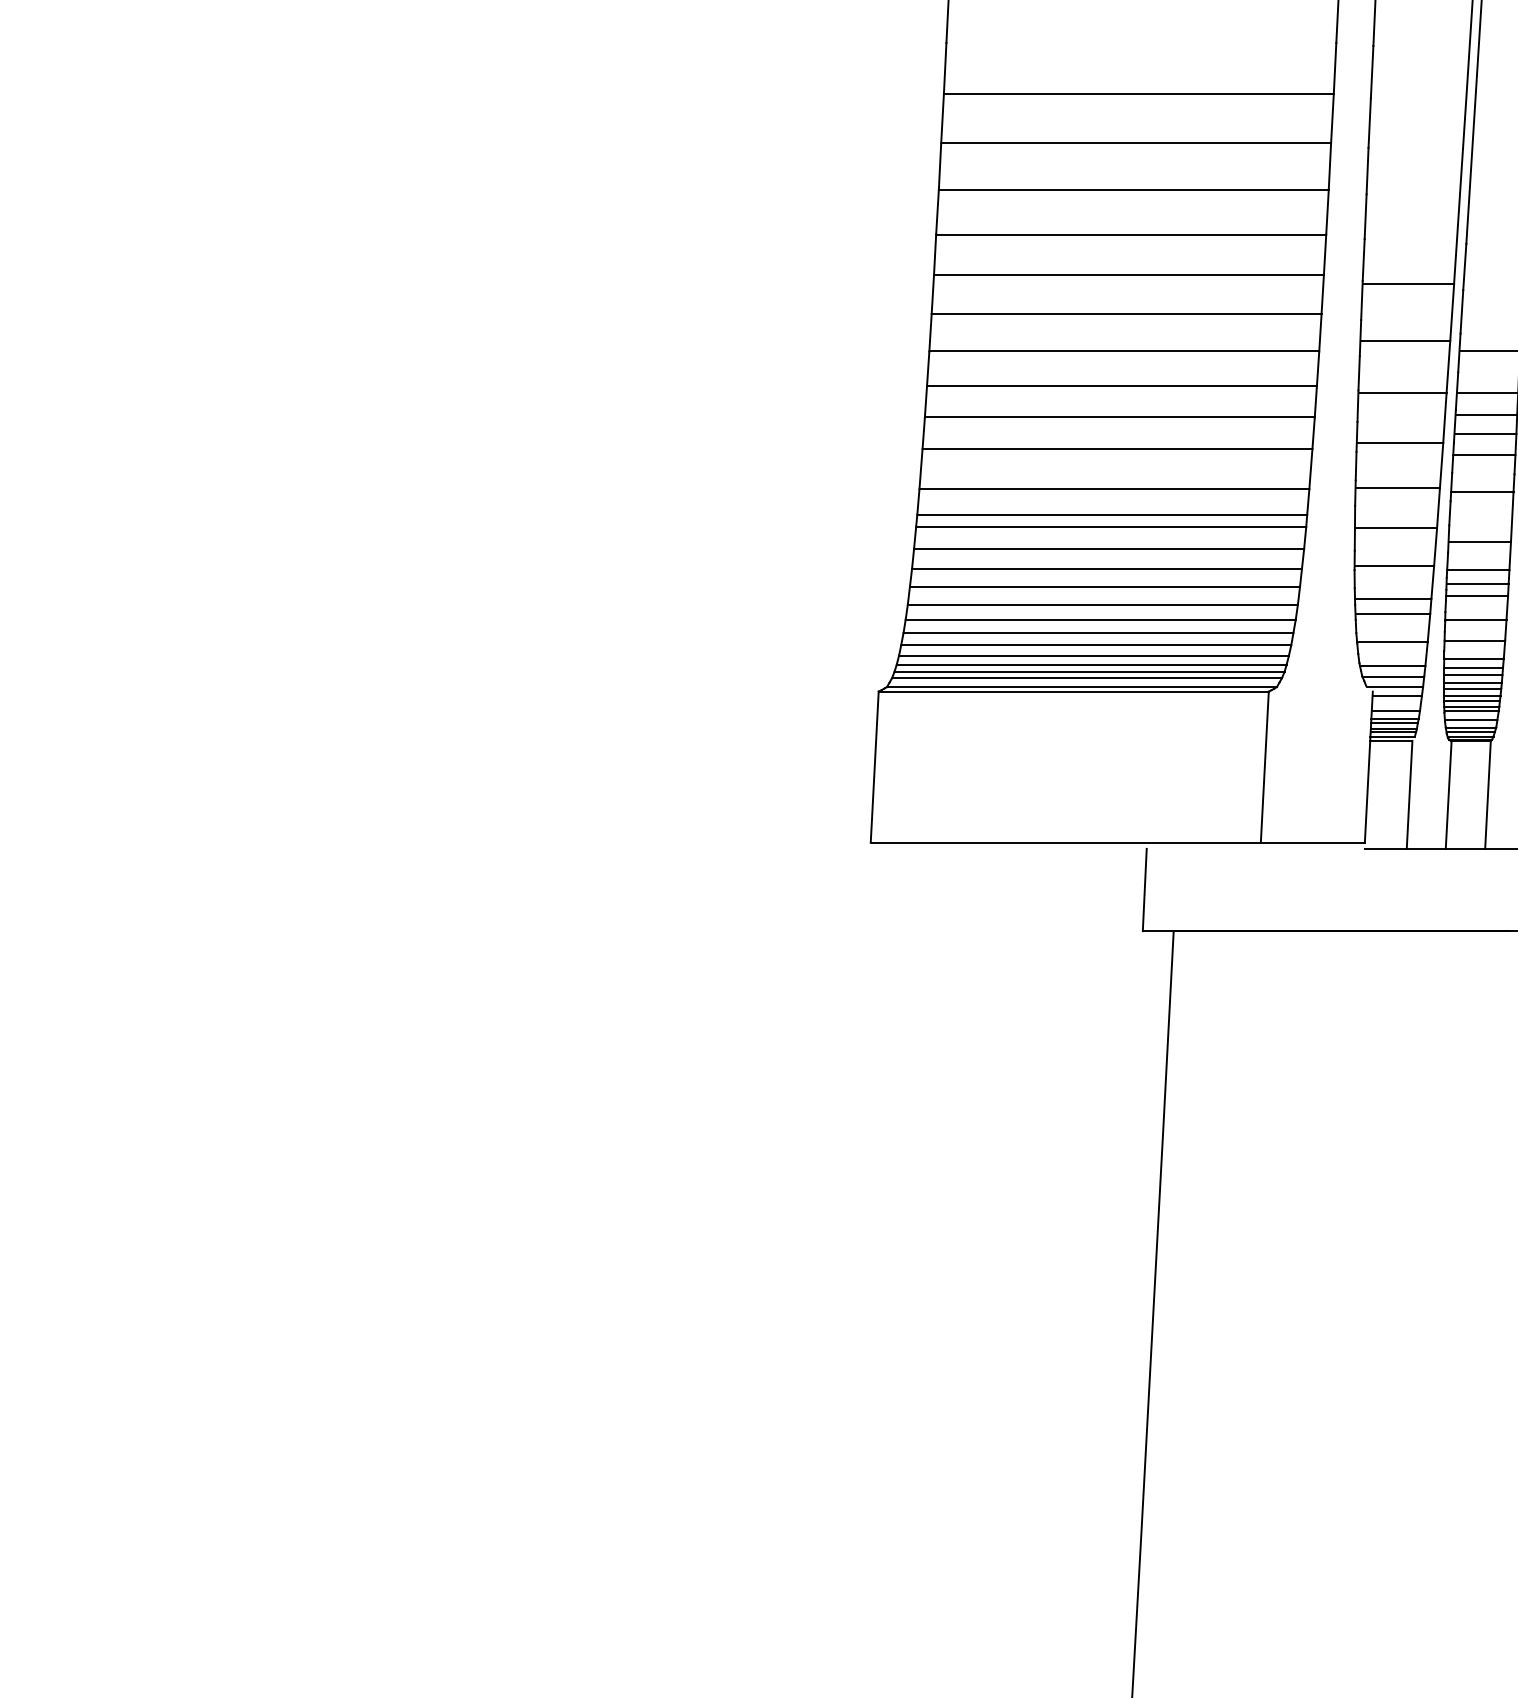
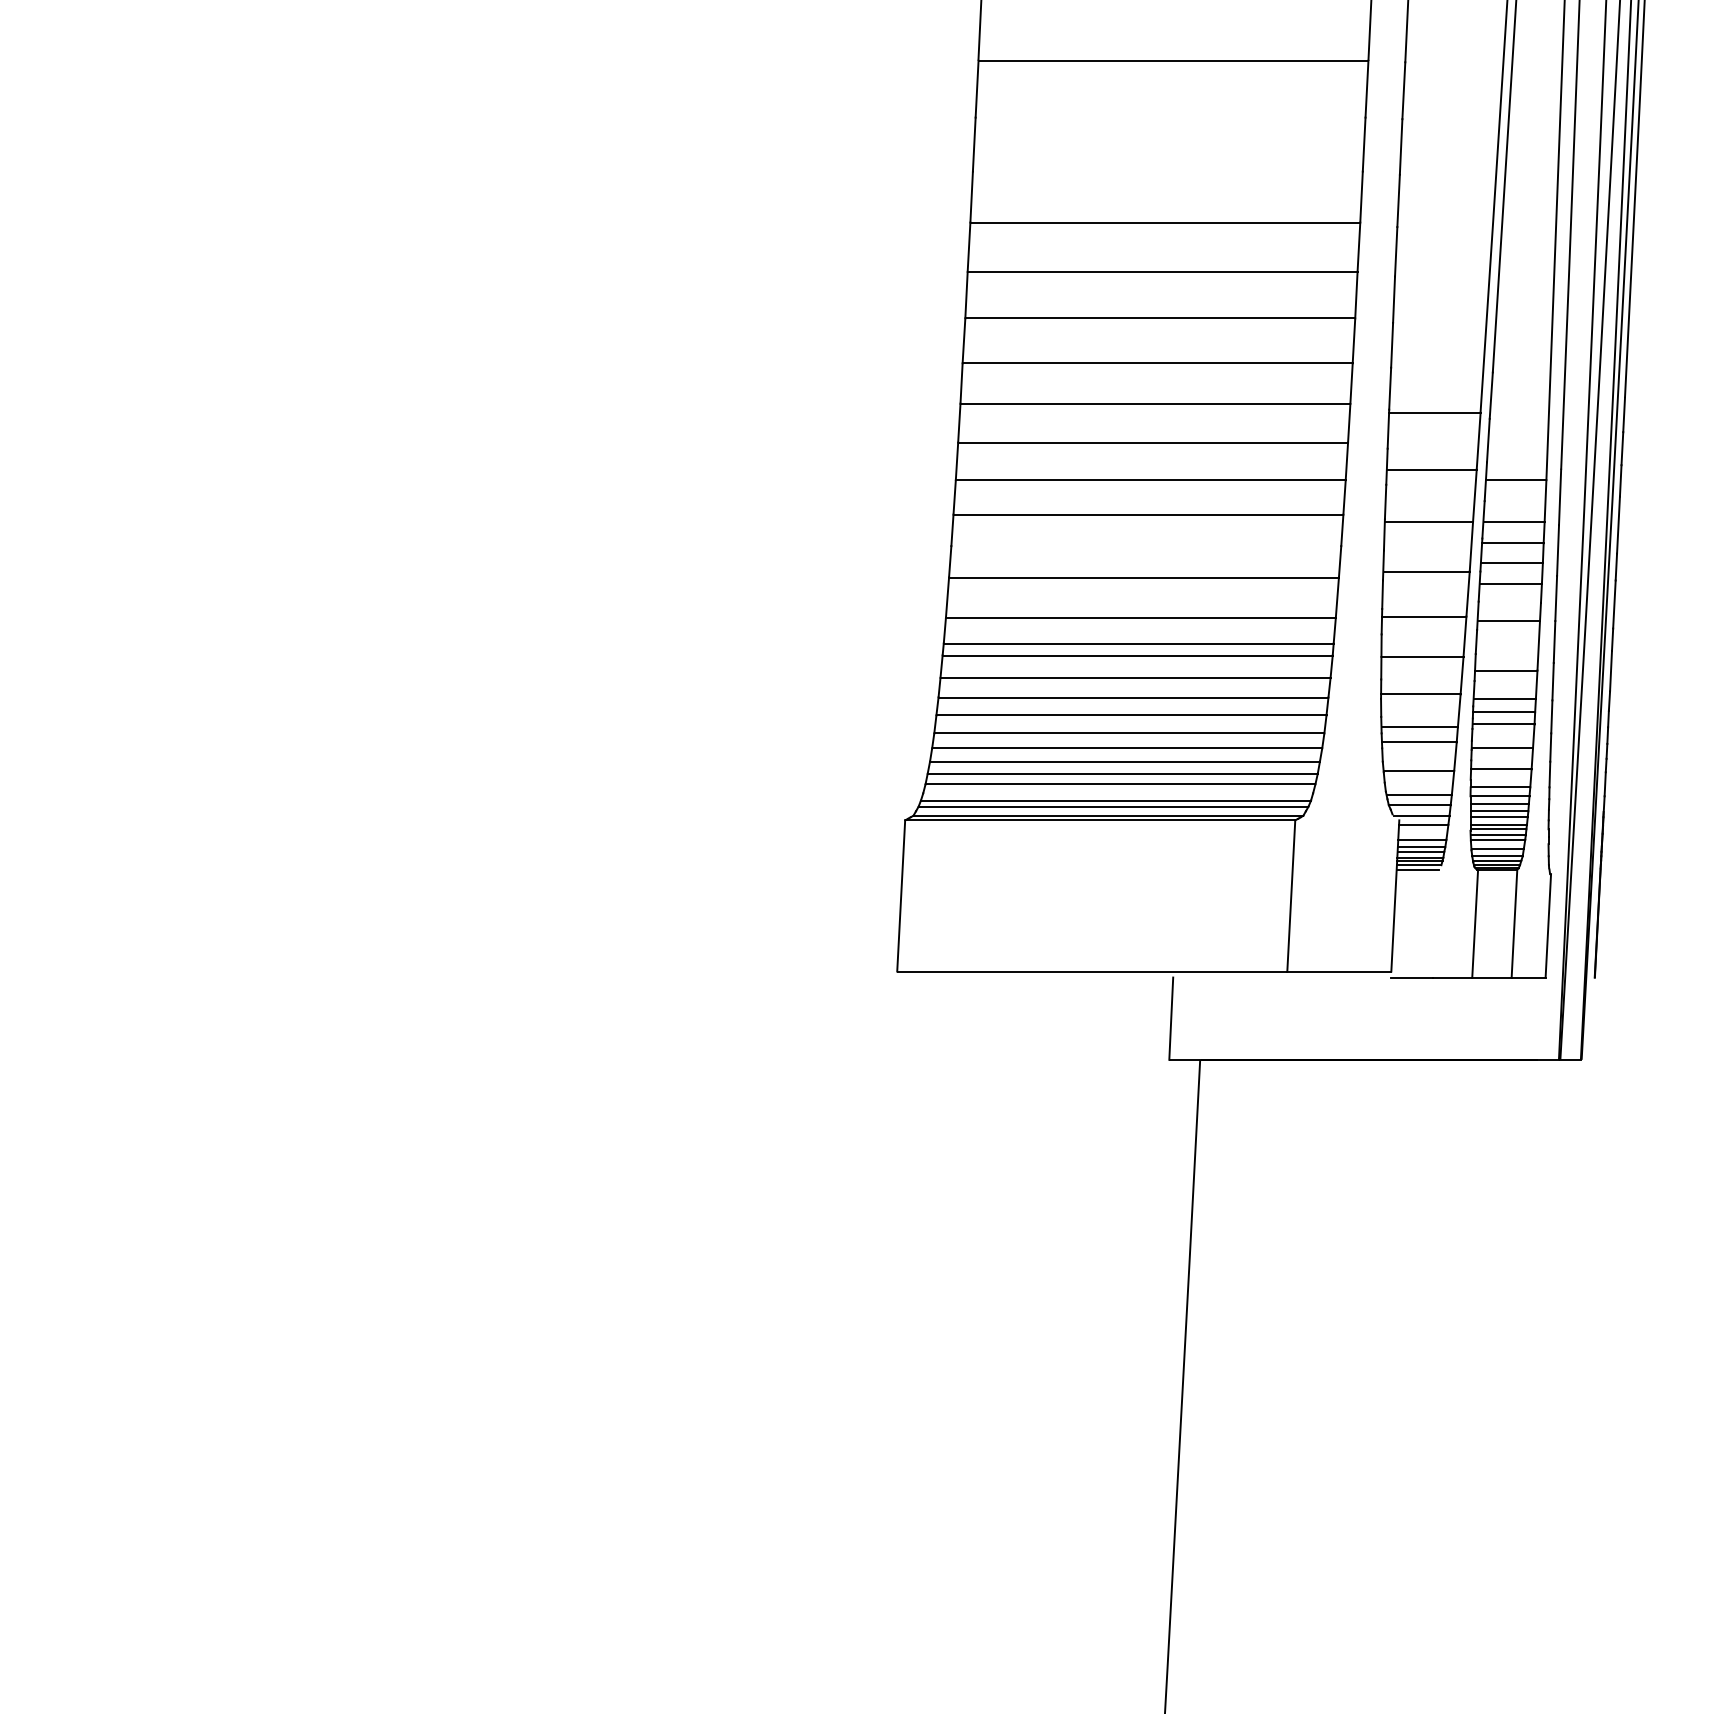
line: (1120, 417) -> (1146, 546), removed
line: (1092, 664) -> (1118, 793), removed
line: (1409, 794) -> (1435, 923), removed

